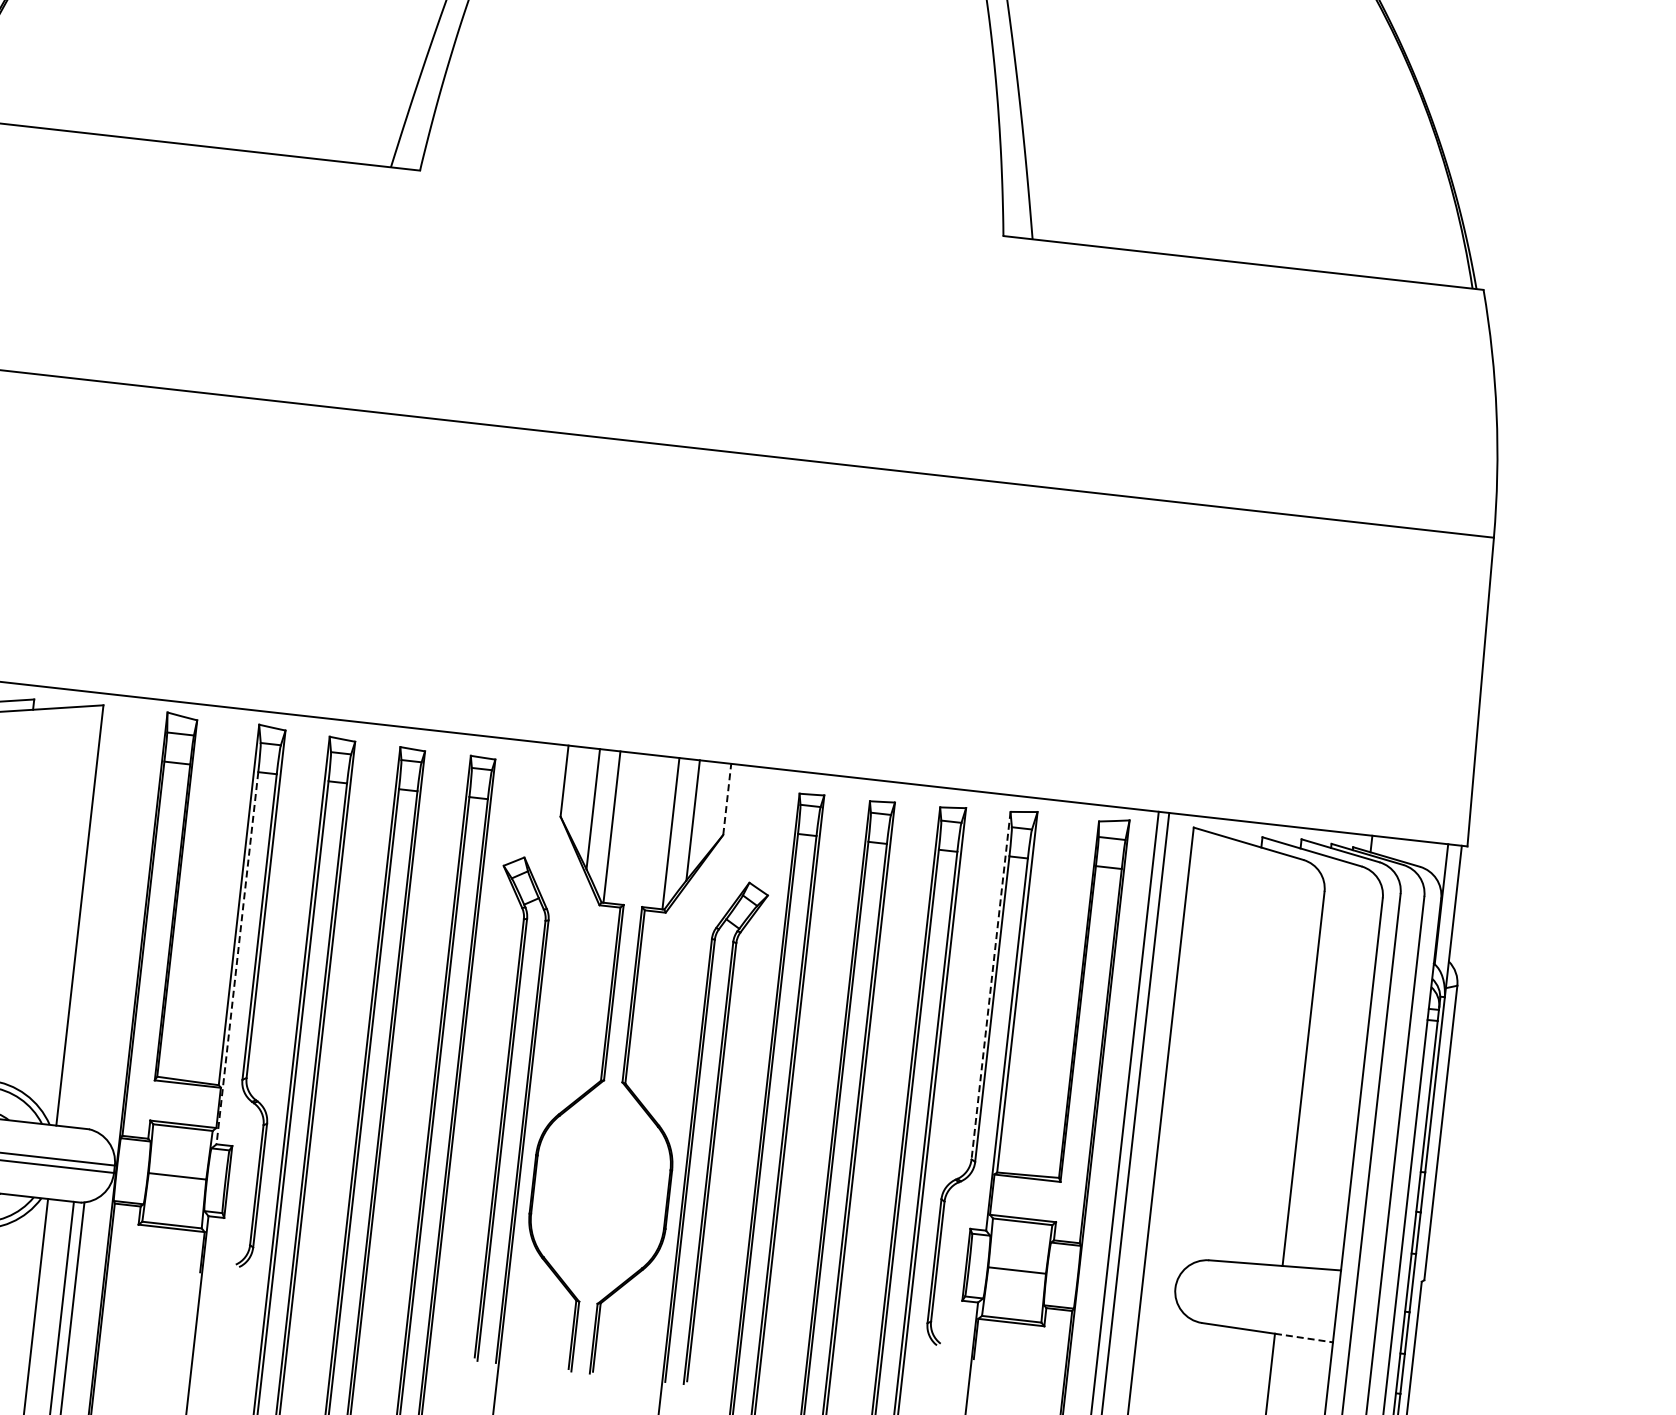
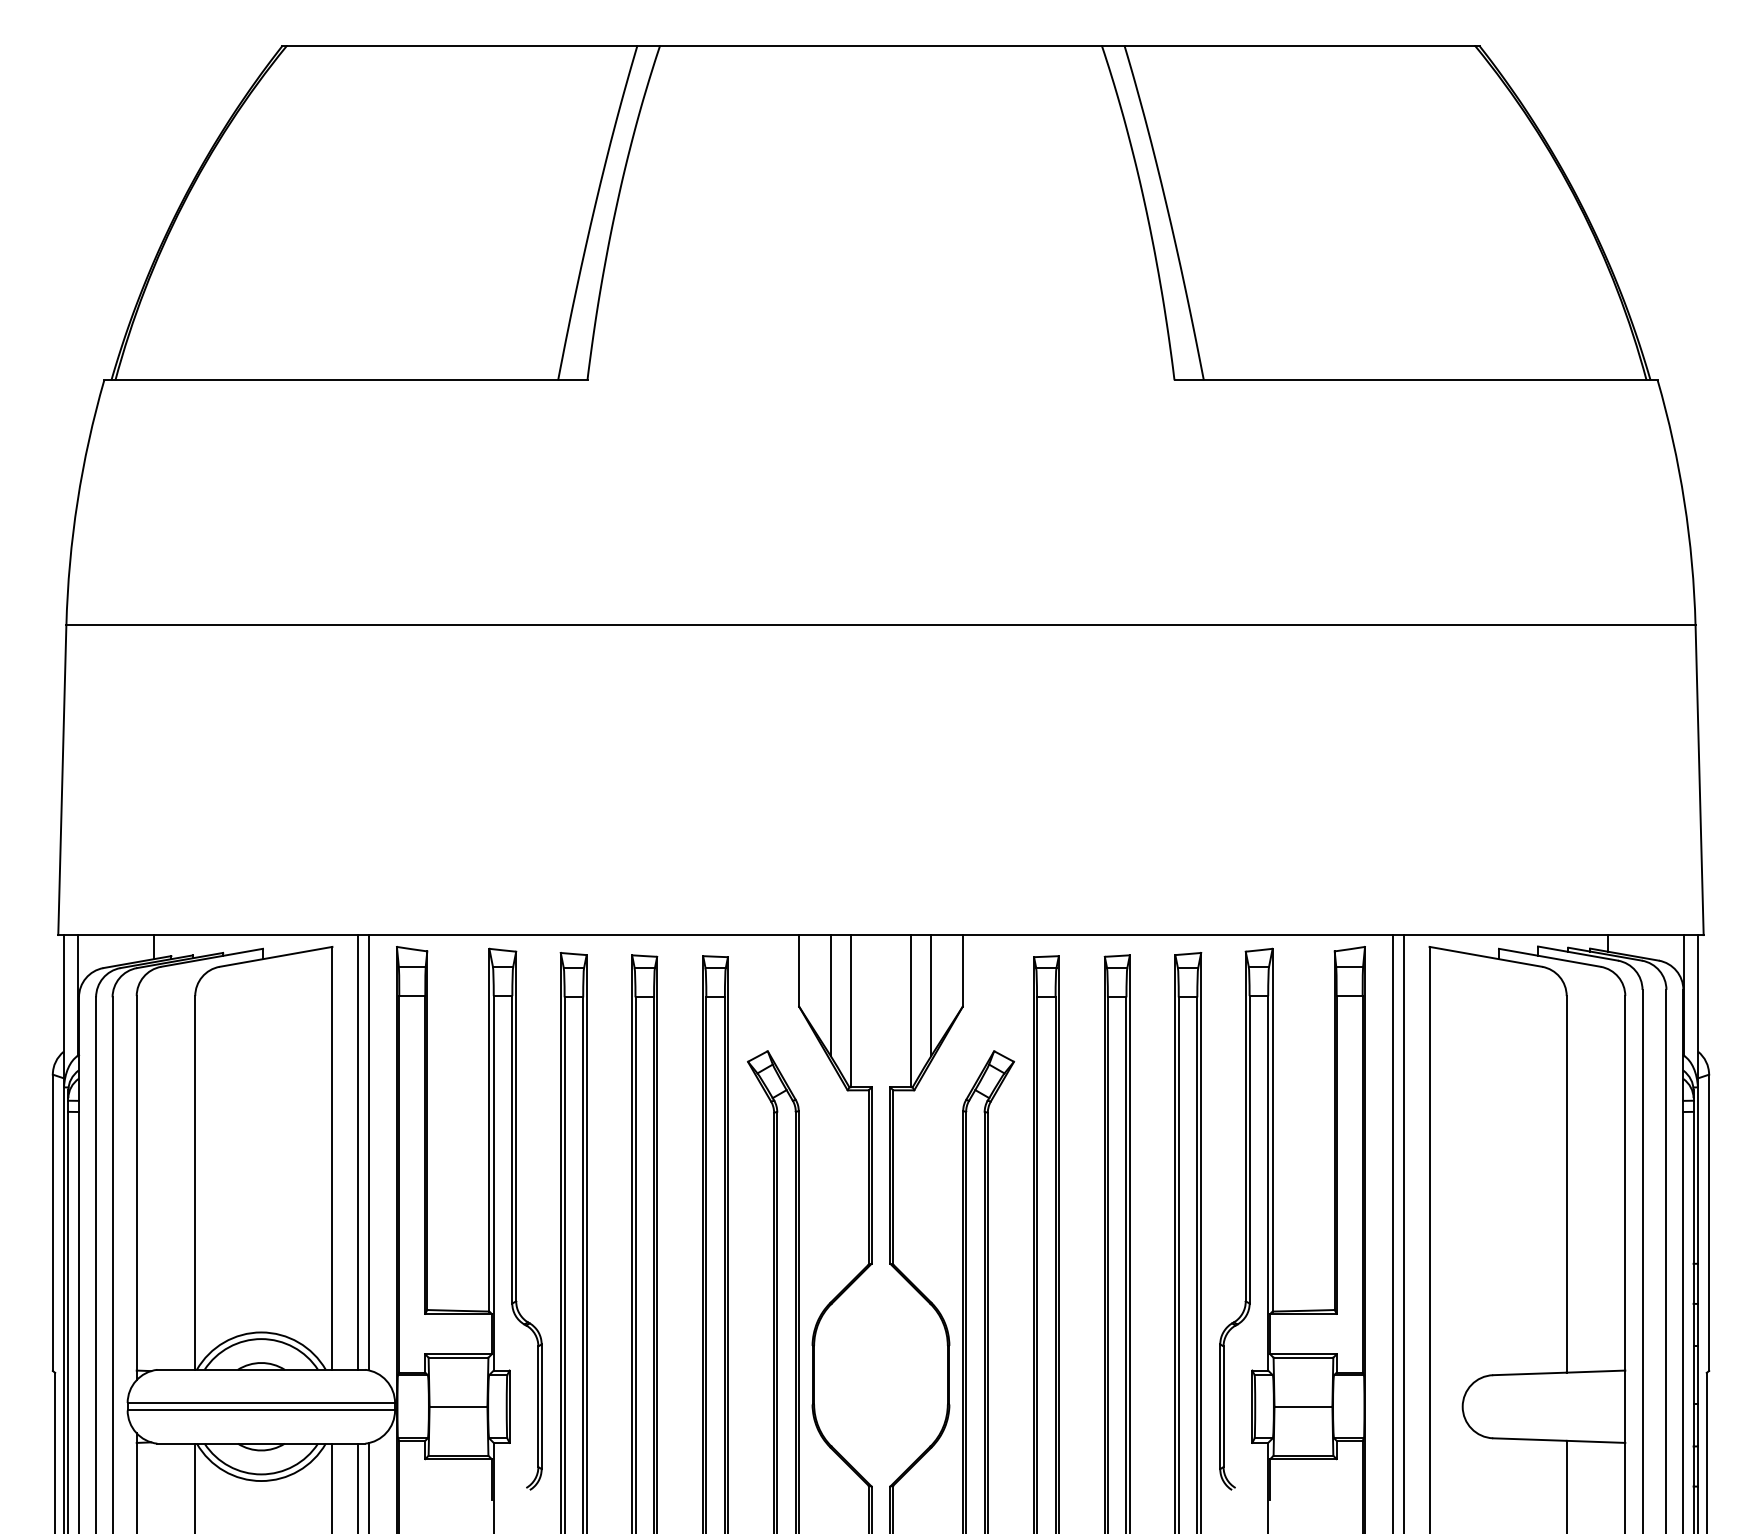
line: (726, 798) -> (962, 970), dashed -> solid
line: (106, 912) -> (358, 1152), added
line: (116, 913) -> (368, 1152), added
line: (237, 958) -> (493, 1183), dashed -> solid
line: (990, 985) -> (1245, 1126), dashed -> solid
line: (1304, 1337) -> (1596, 1441), dashed -> solid

